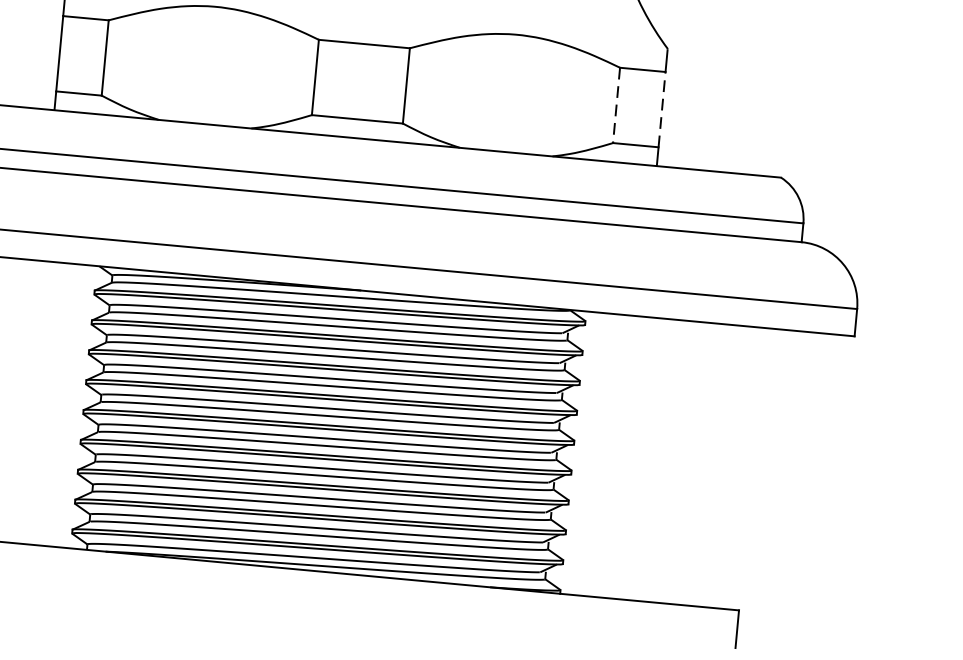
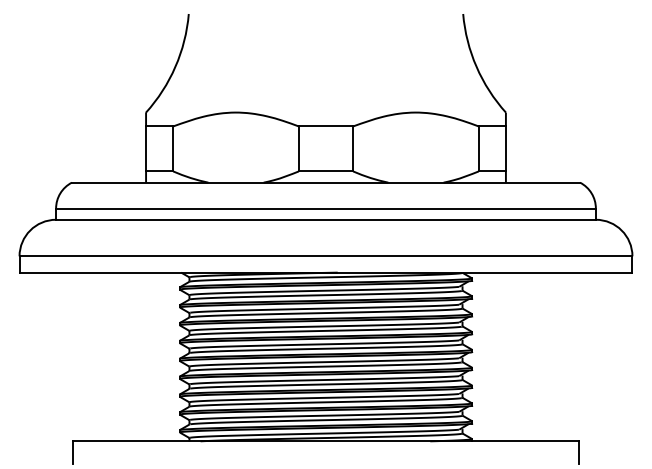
line: (616, 106) -> (478, 149), dashed -> solid
line: (661, 108) -> (505, 148), dashed -> solid

